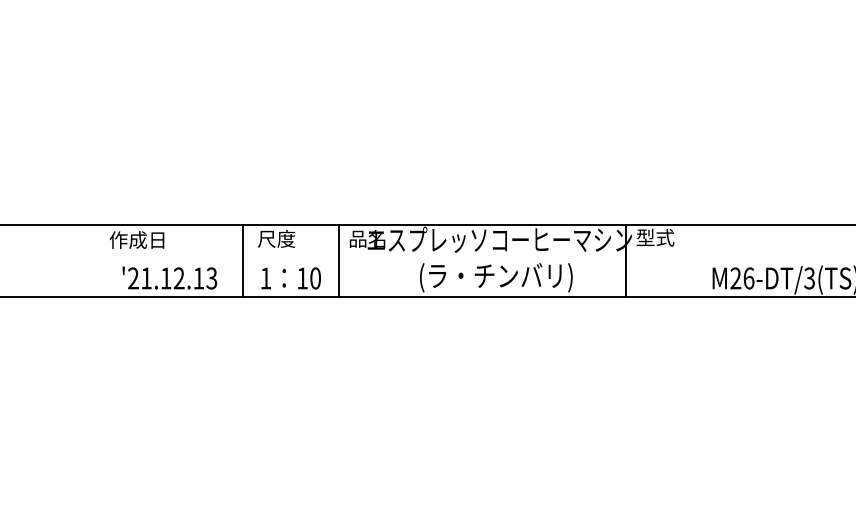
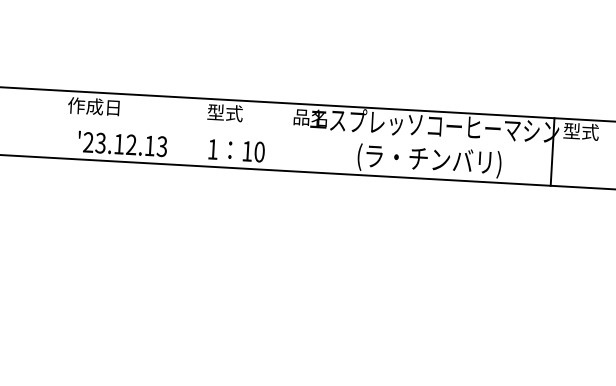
text: (276, 238) -> (225, 112), 尺度 -> 型式
line: (242, 260) -> (191, 131), removed
line: (338, 260) -> (282, 136), removed
text: (146, 278) -> (100, 143), '21.12.13 -> '23.12.13

